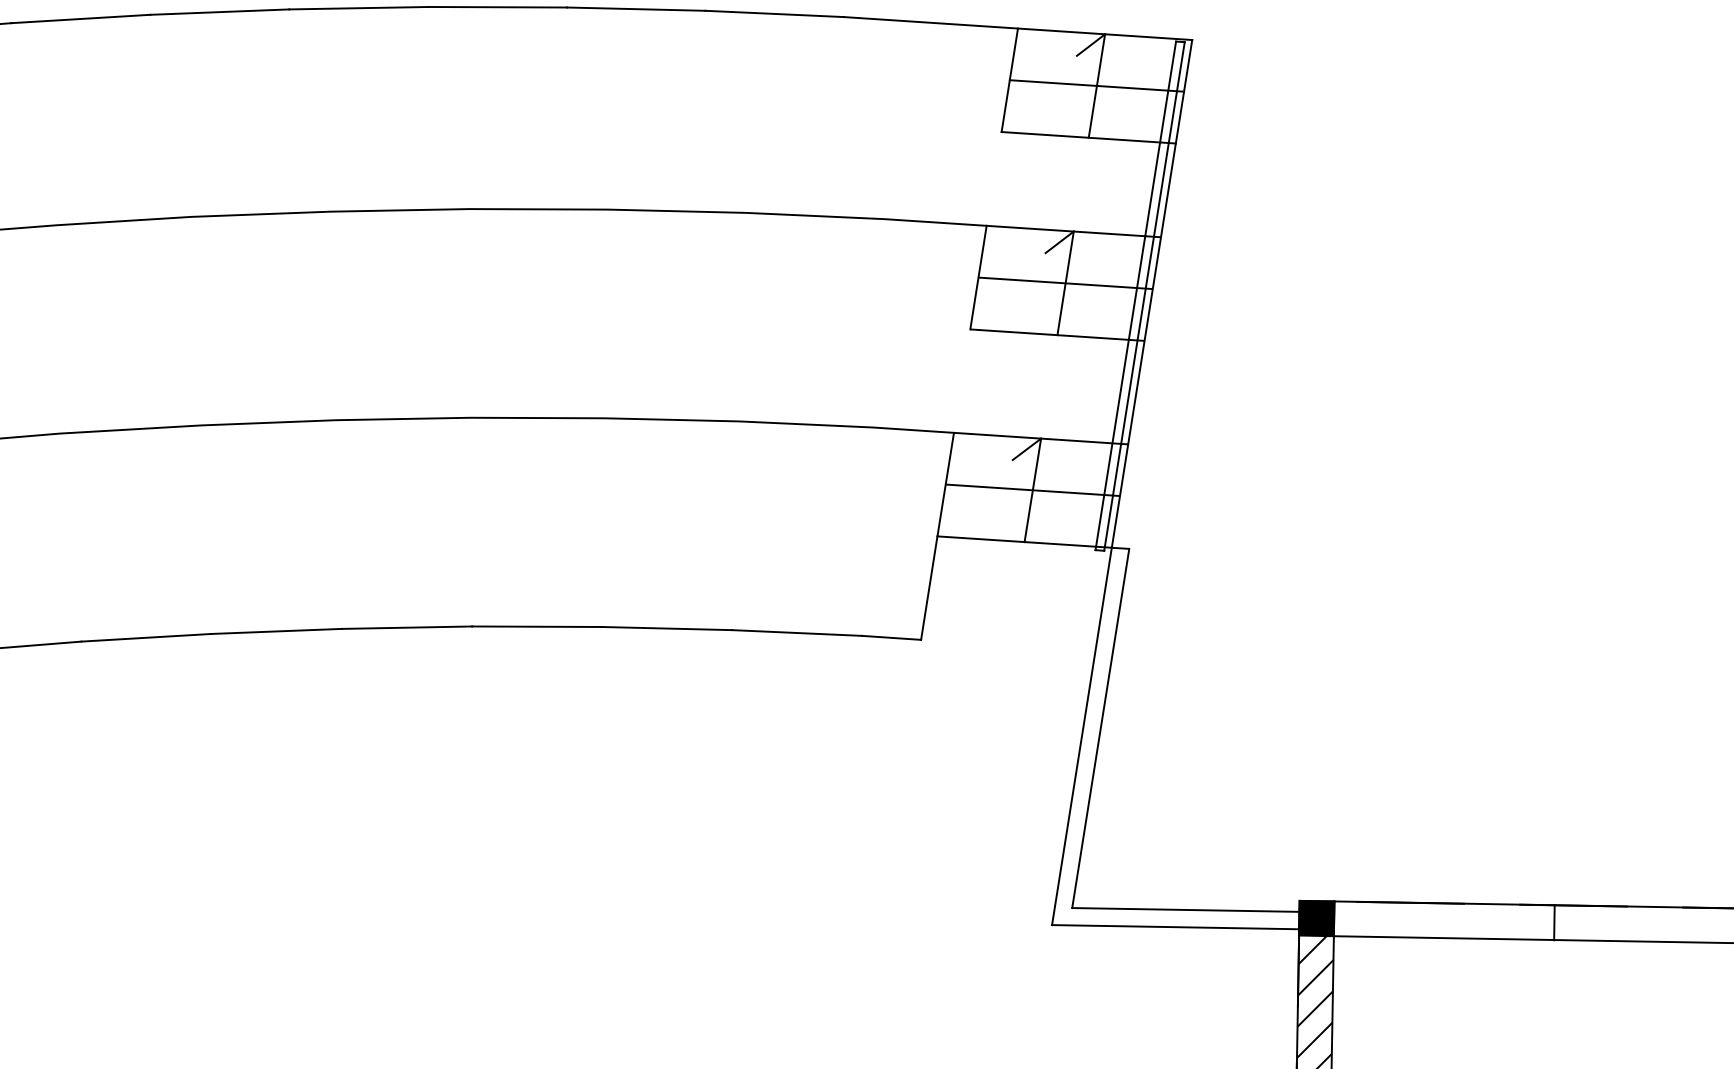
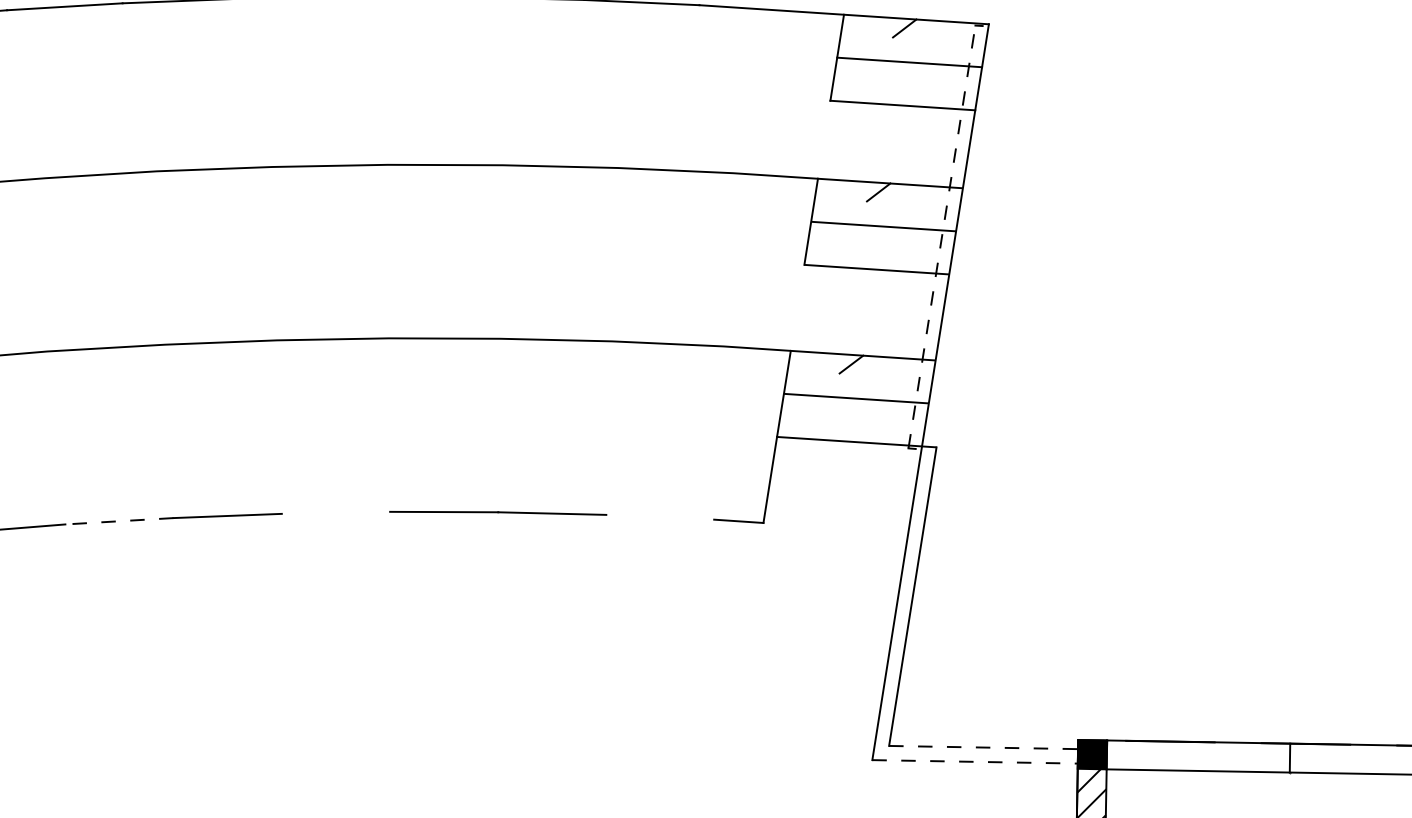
line: (1096, 85) -> (909, 62), removed
line: (1065, 283) -> (883, 226), removed
line: (1135, 295) -> (941, 236), solid -> dashed
line: (1144, 296) -> (949, 237), removed
line: (1032, 490) -> (856, 398), removed
line: (406, 627) -> (335, 512), removed
line: (796, 632) -> (659, 516), removed
line: (146, 637) -> (119, 521), solid -> dashed
line: (1185, 909) -> (983, 747), solid -> dashed
line: (1175, 927) -> (974, 762), solid -> dashed

